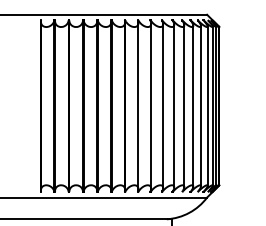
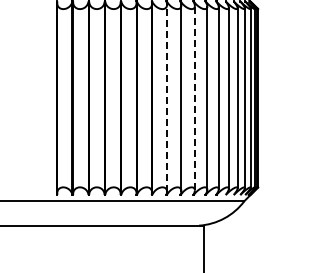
line: (162, 105) -> (194, 97), solid -> dashed
line: (138, 106) -> (167, 98), solid -> dashed

